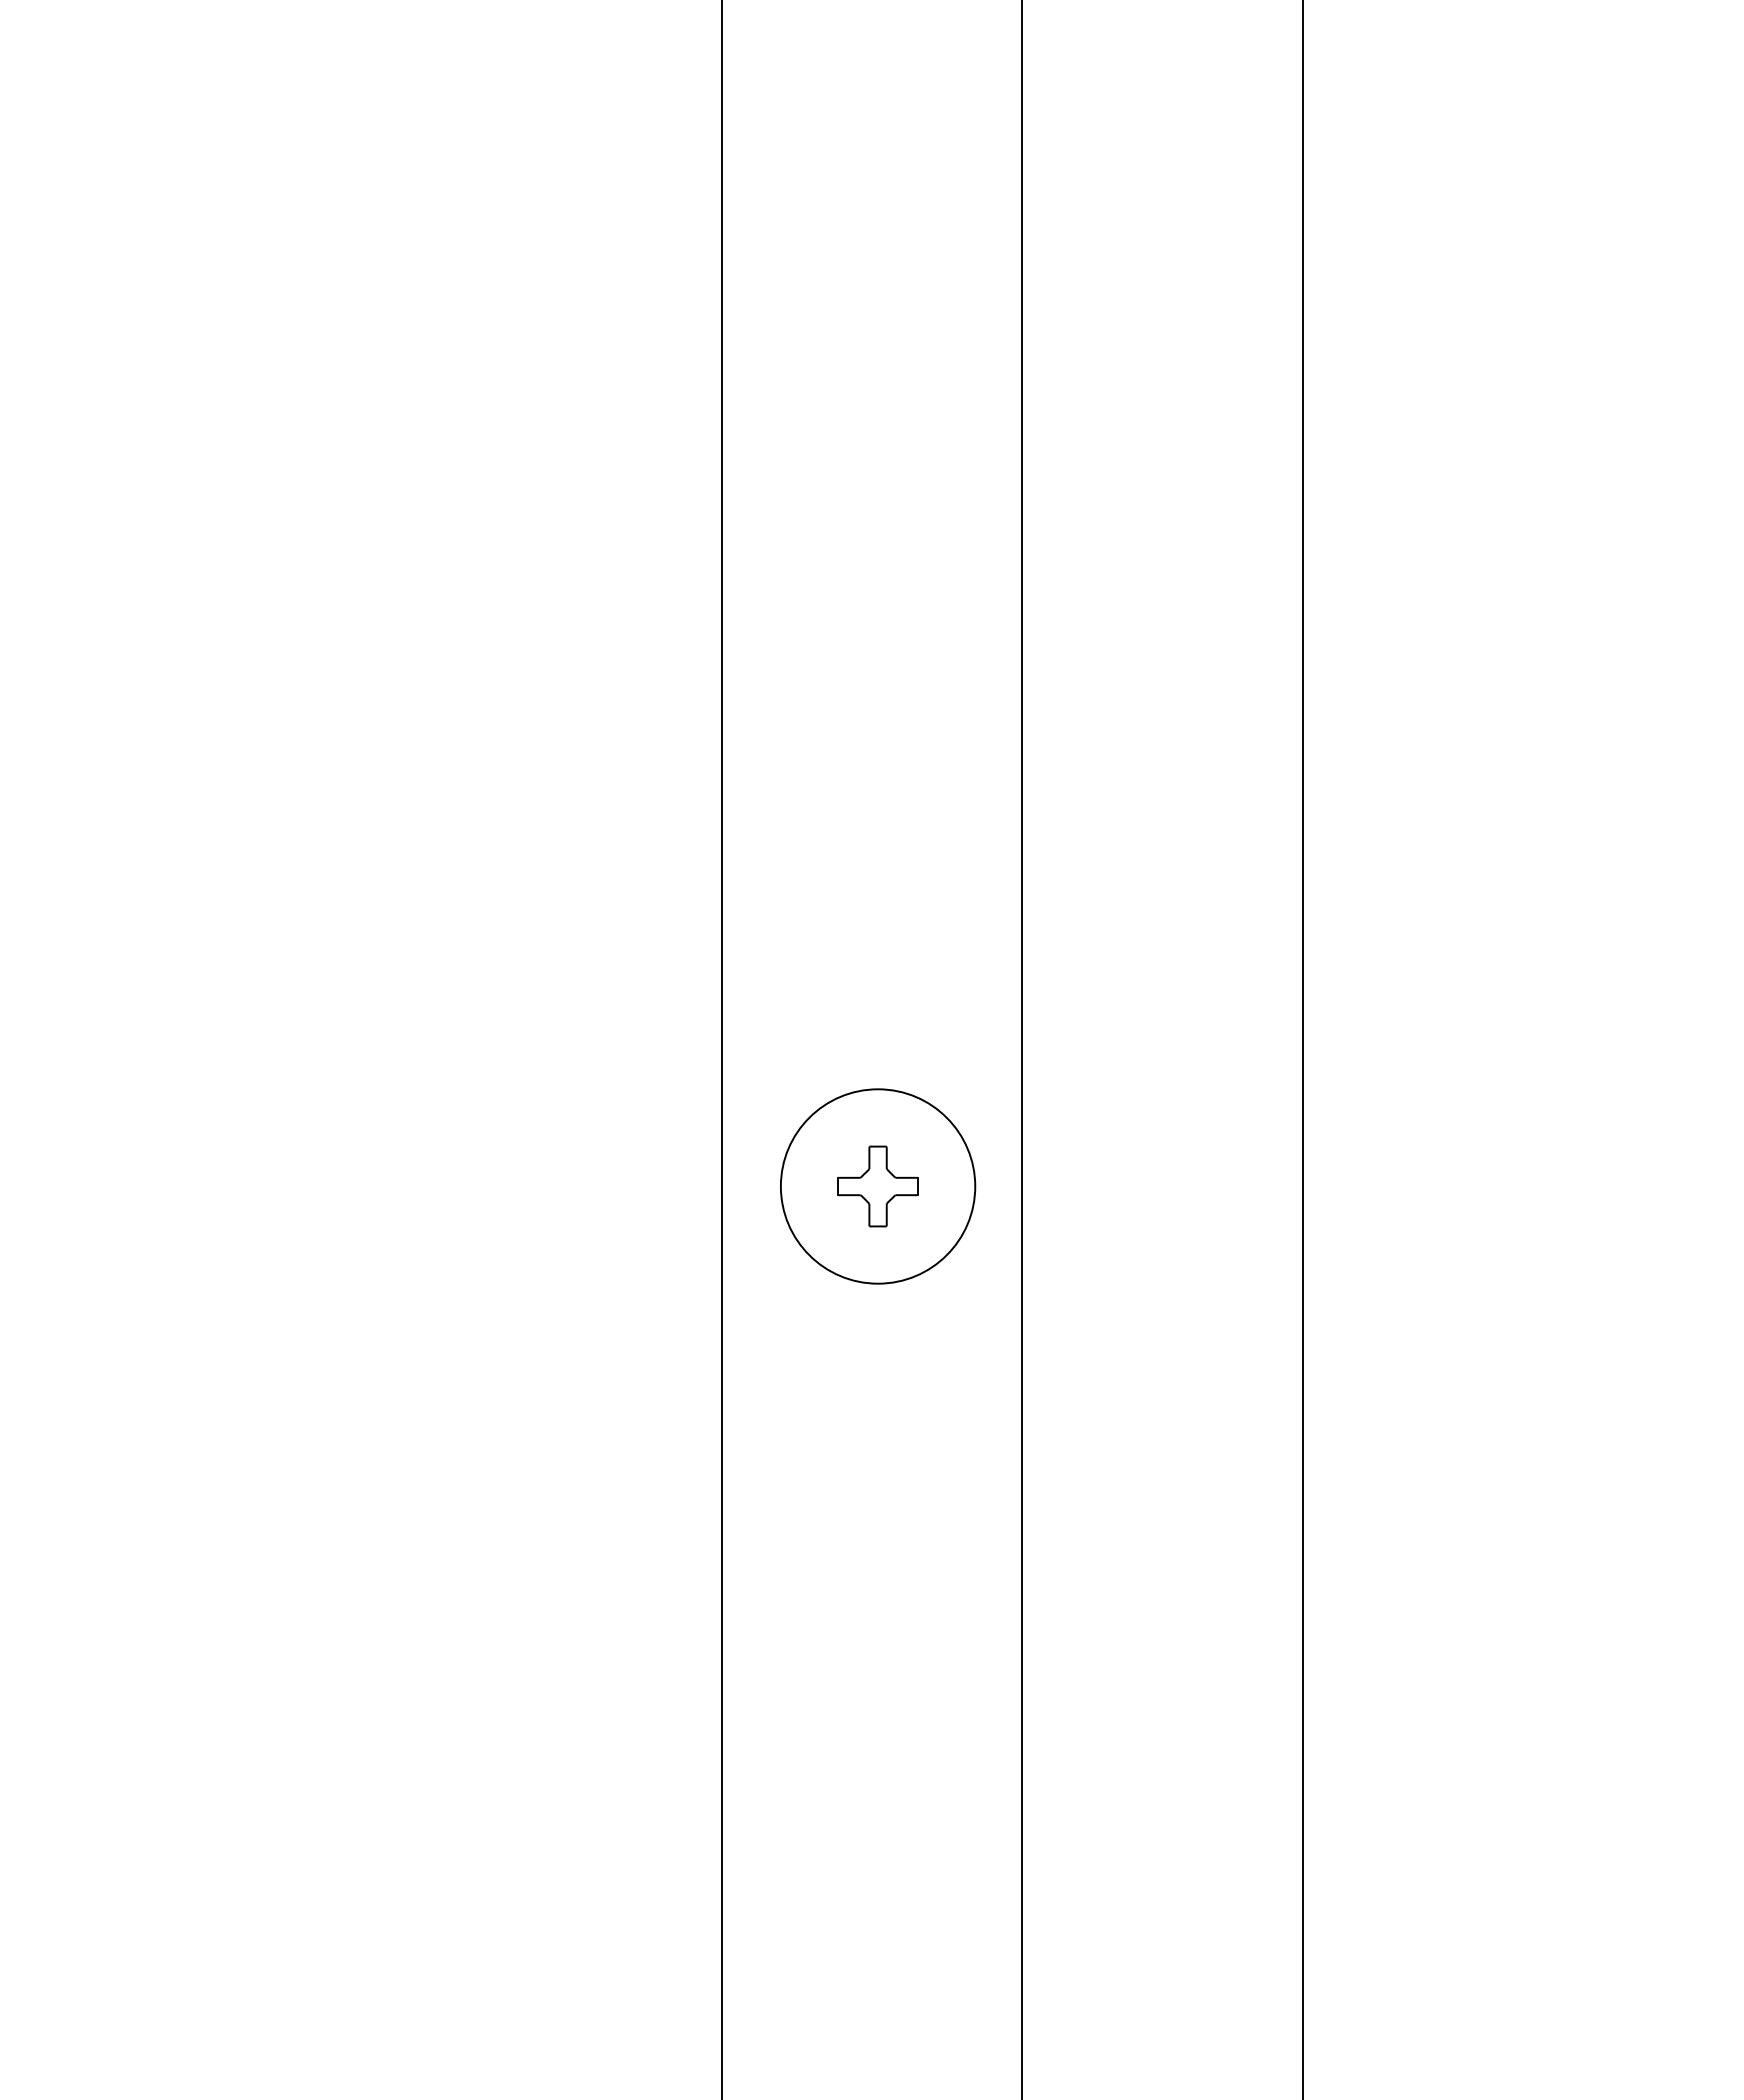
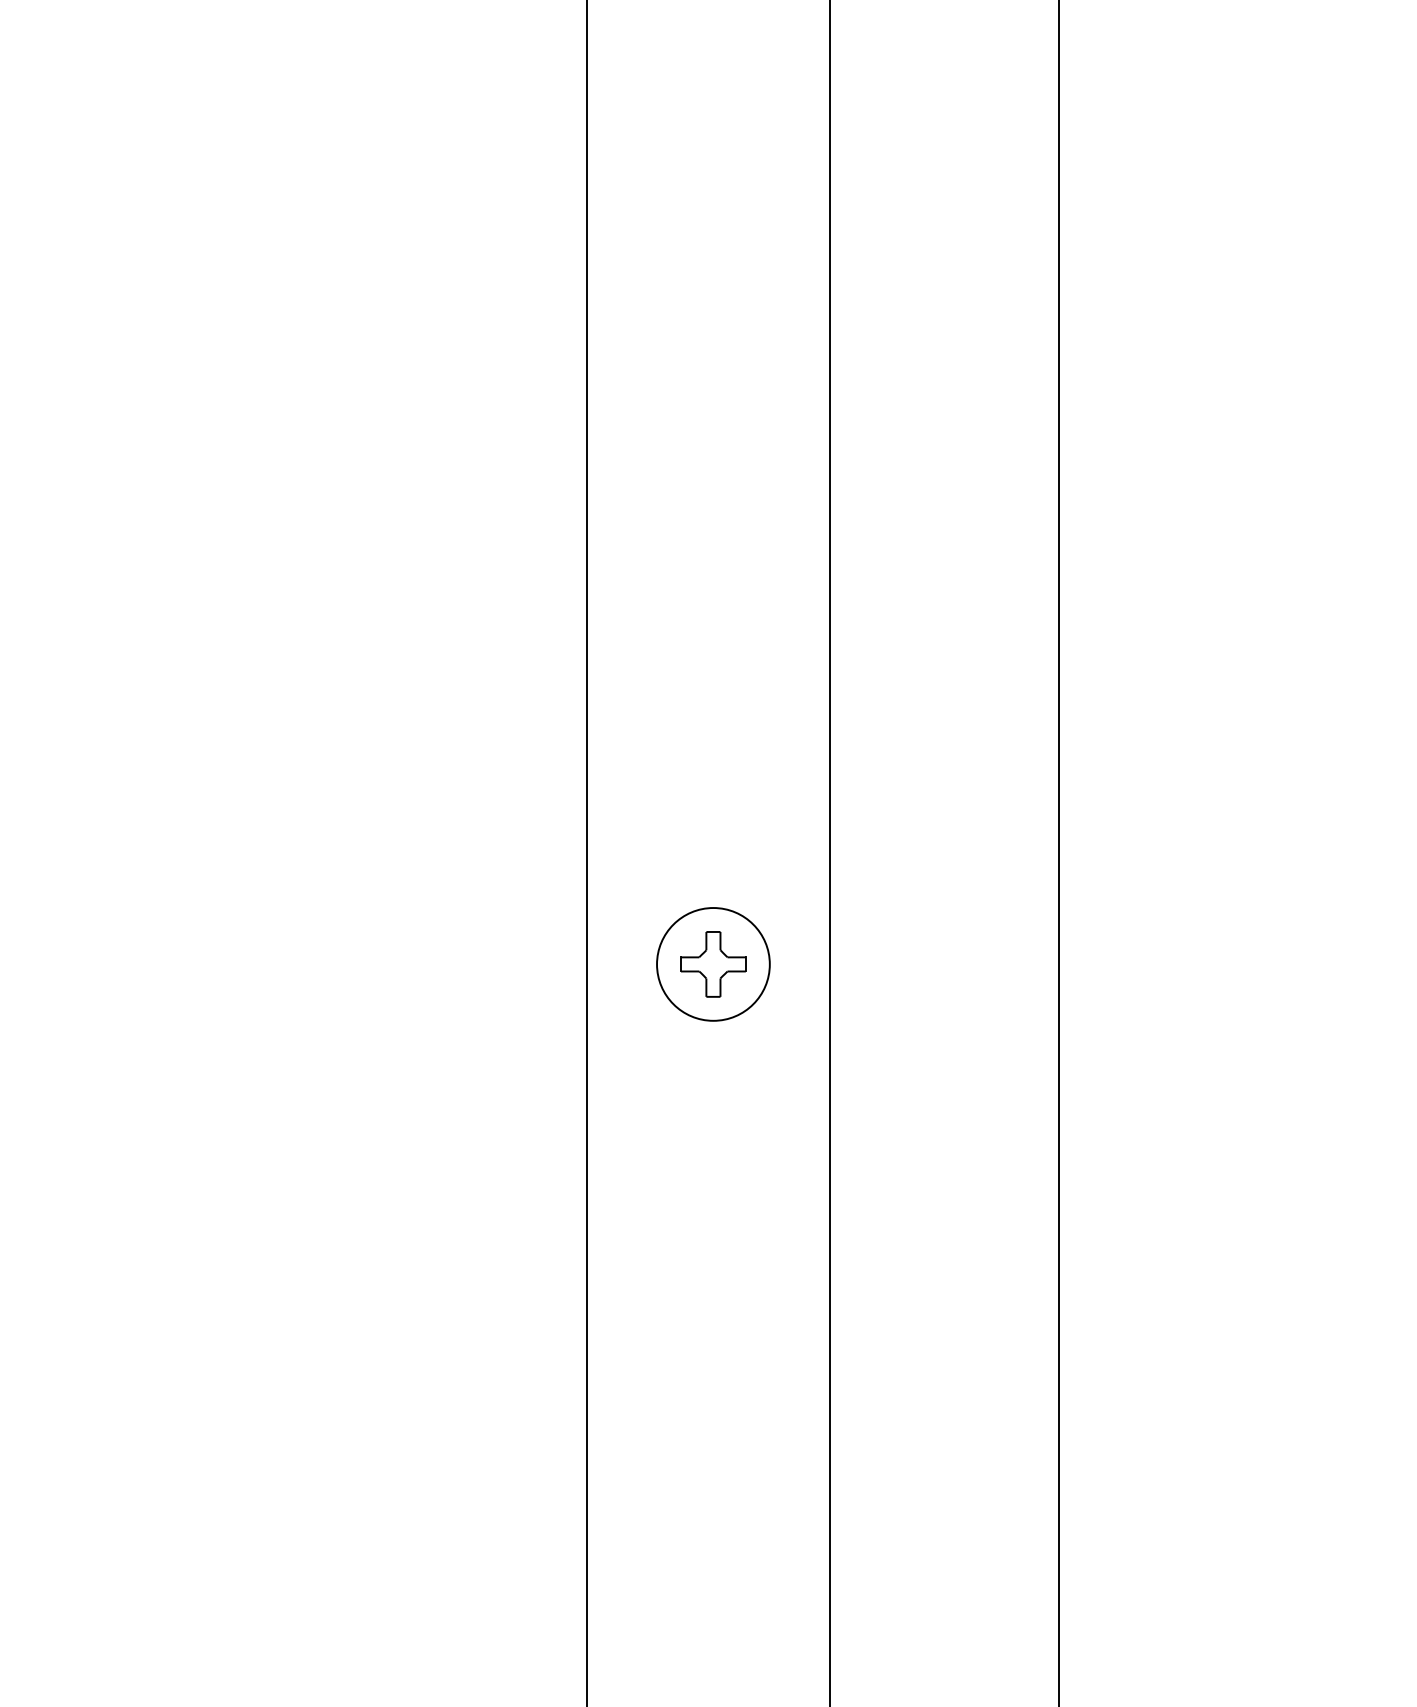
circle: (877, 1186) -> (712, 964), size x0.71

